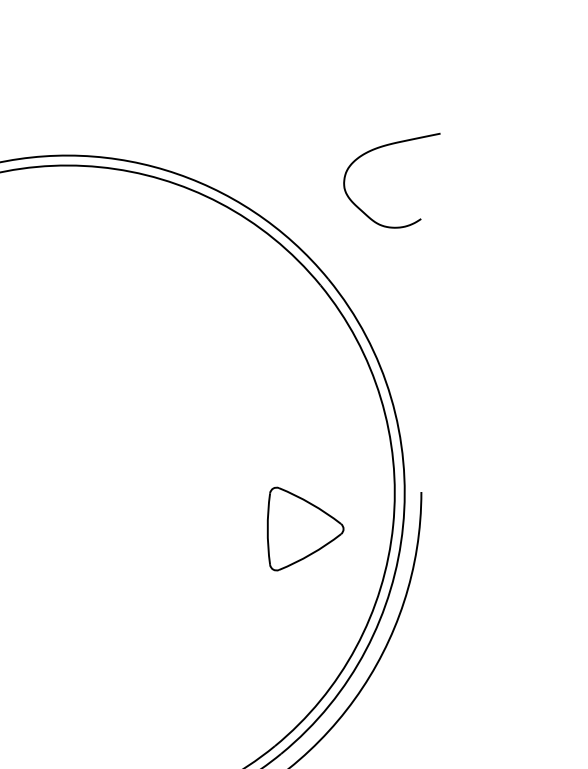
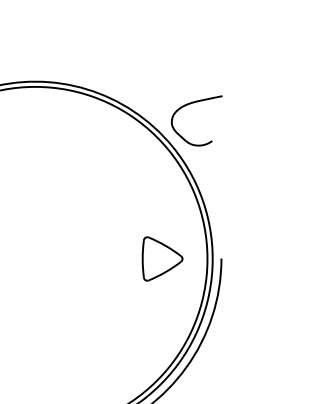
curve: (379, 149) -> (190, 104), moved
part: (305, 528) -> (162, 258), moved

